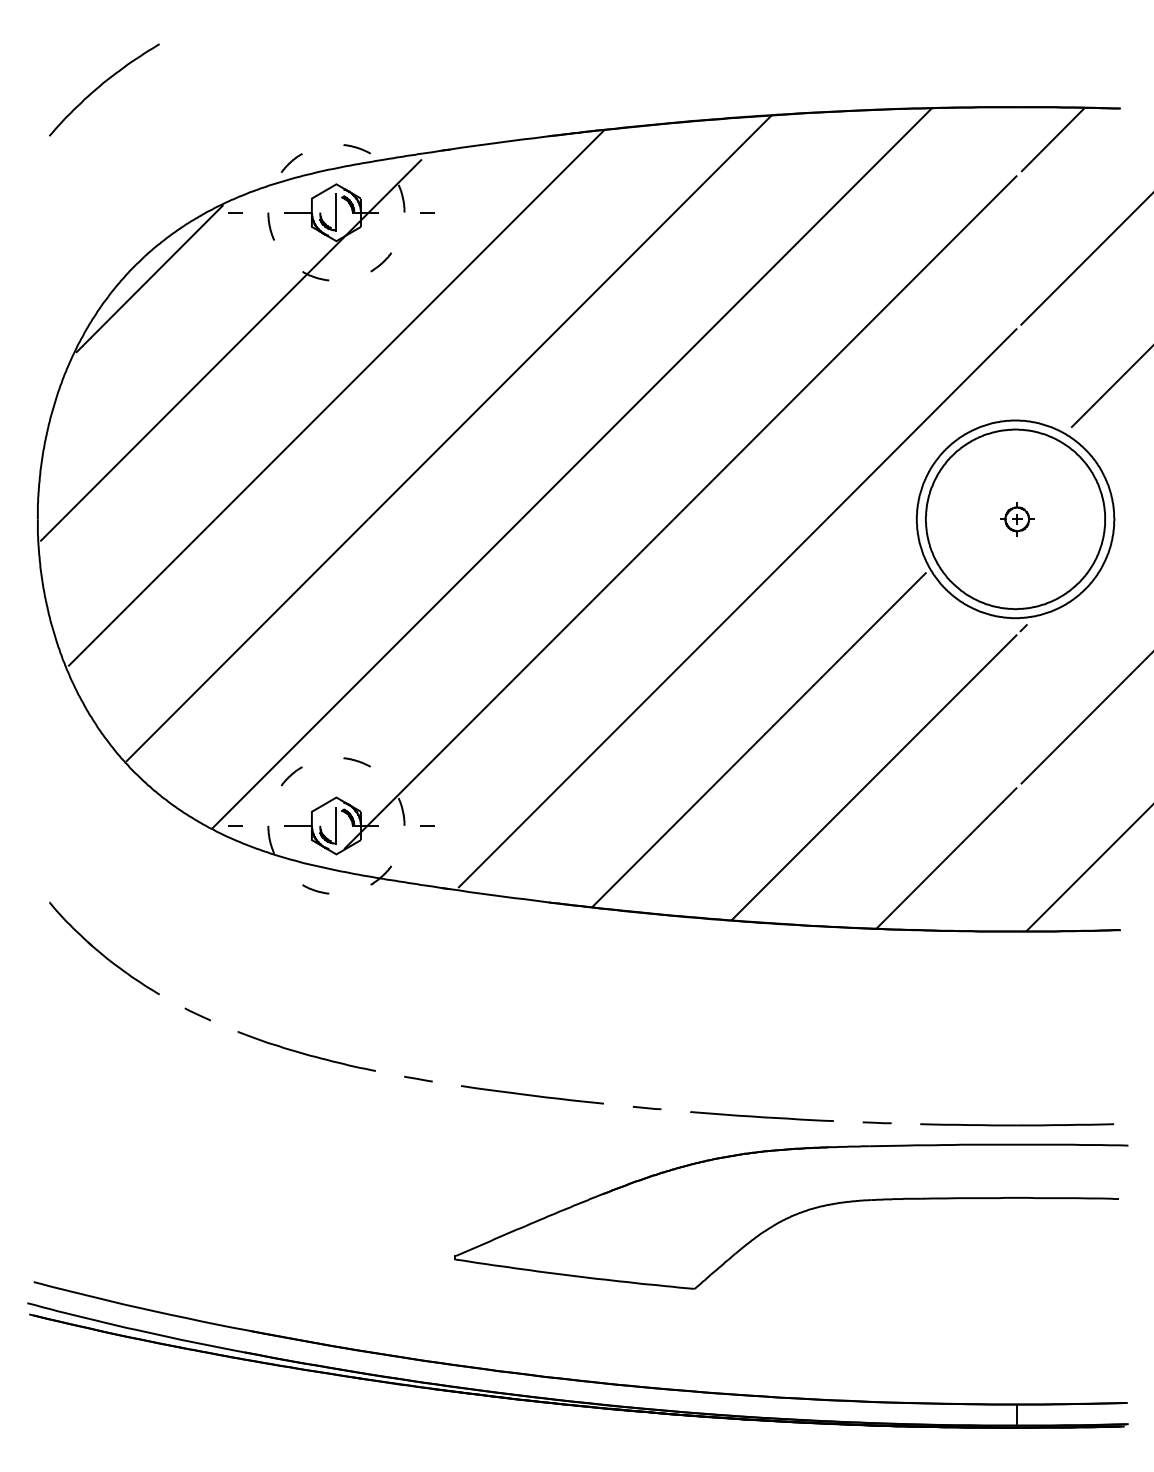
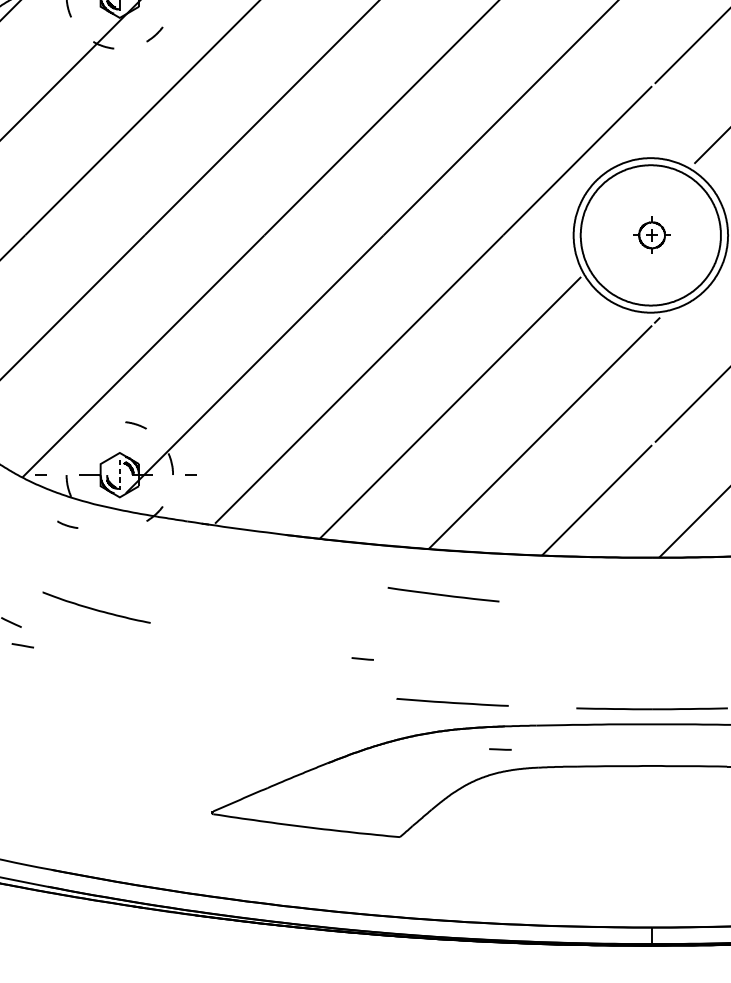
part: (1017, 519) -> (652, 235), size x1.4
curve: (291, 776) -> (84, 436), removed
line: (336, 826) -> (119, 475), solid -> dashed
curve: (315, 889) -> (67, 524), moved
curve: (306, 1053) -> (96, 609), moved
line: (418, 1078) -> (22, 645), moved
line: (532, 1094) -> (443, 594), moved
line: (646, 1108) -> (362, 659), moved
line: (876, 1122) -> (499, 749), moved

